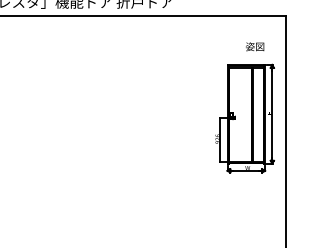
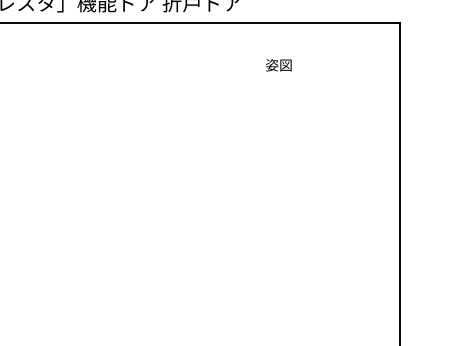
text: (254, 46) -> (278, 65), moved
part: (244, 118) -> (341, 165), removed

